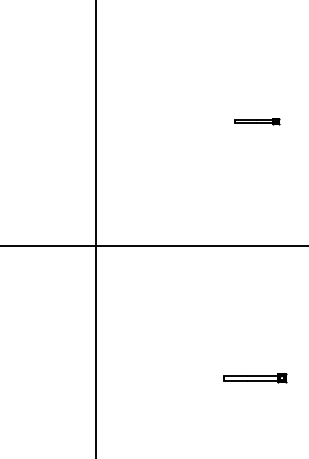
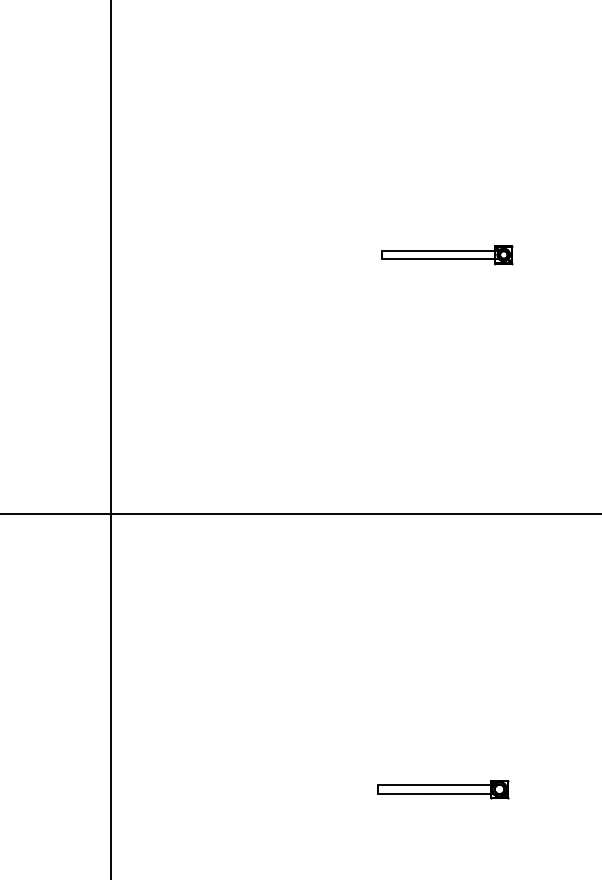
part: (257, 121) -> (448, 255), size x1.43

